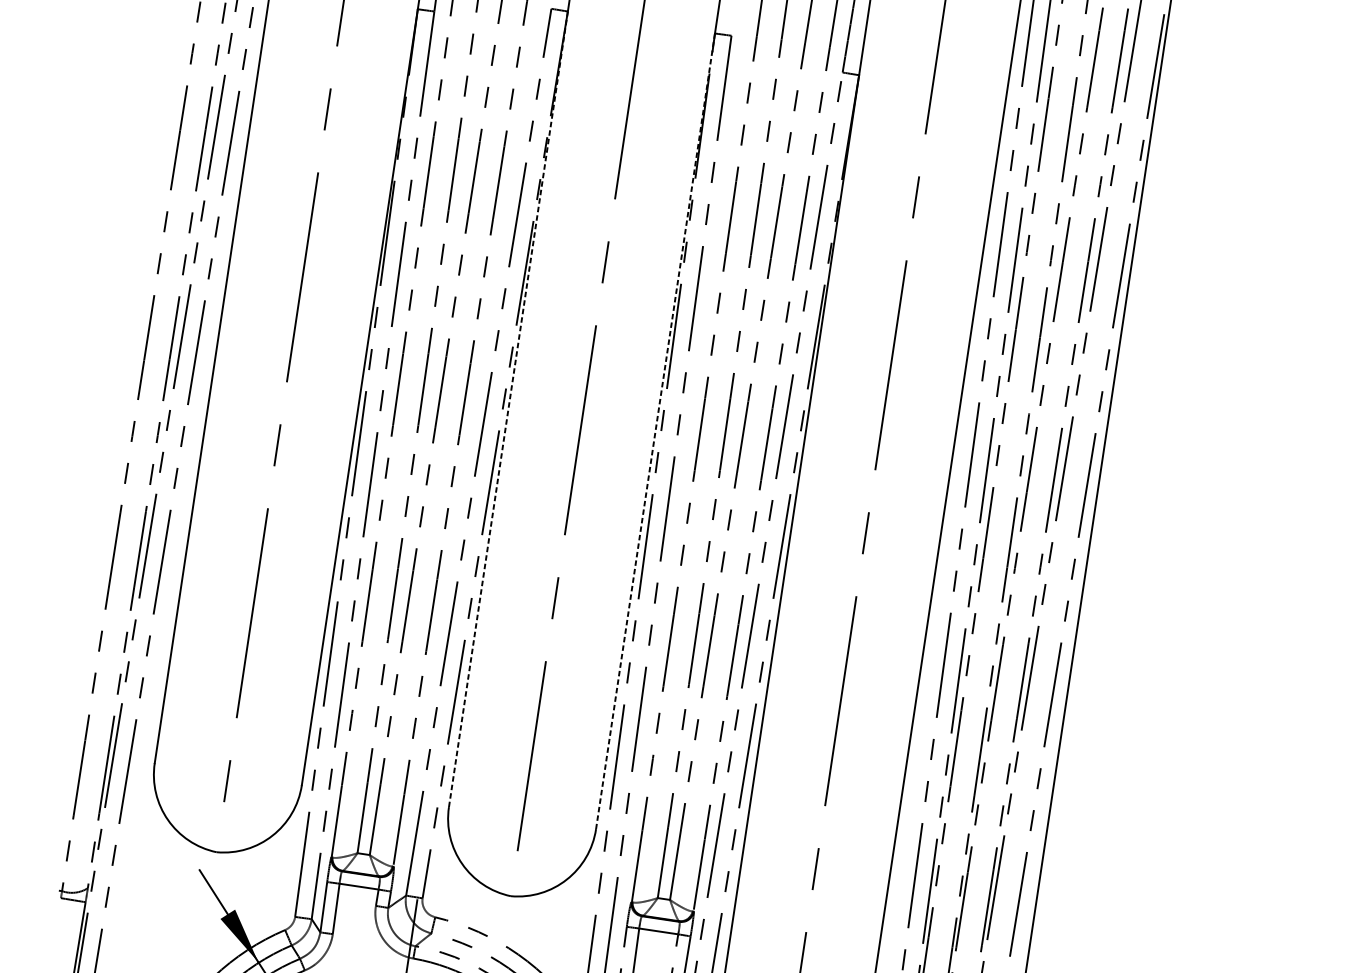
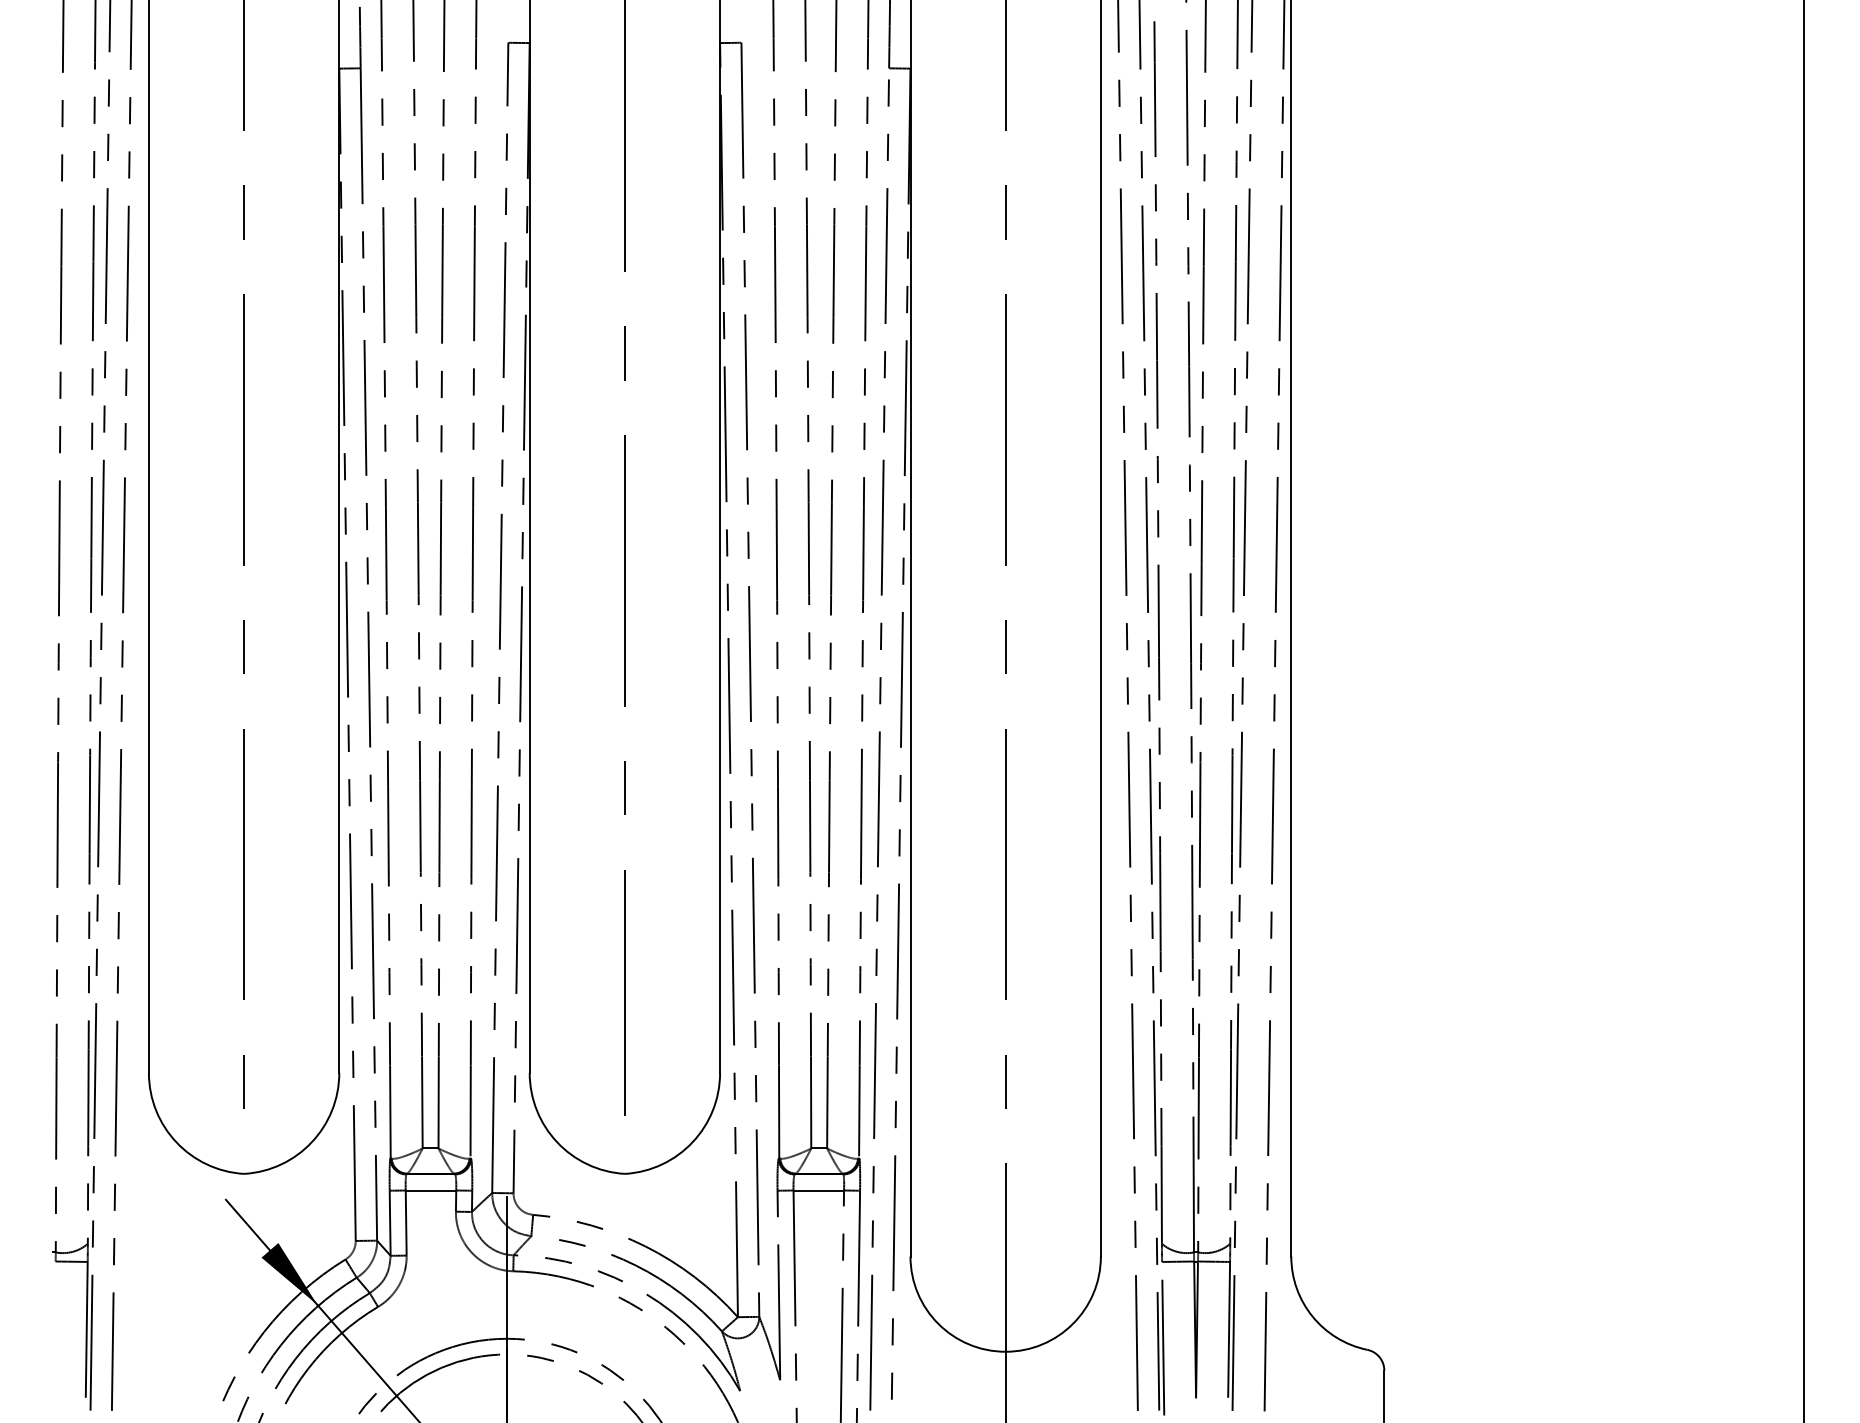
line: (508, 408) -> (529, 557), dashed -> solid
line: (655, 431) -> (720, 557), dashed -> solid

